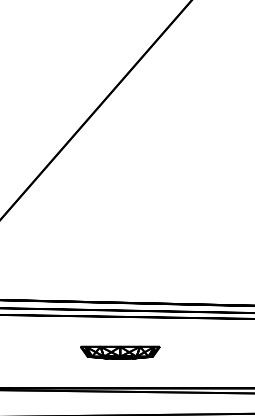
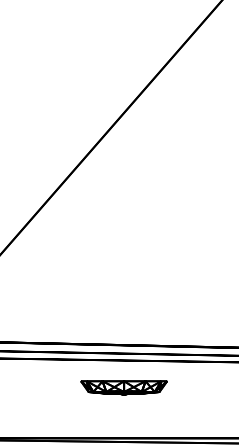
part: (120, 352) -> (124, 387), moved

